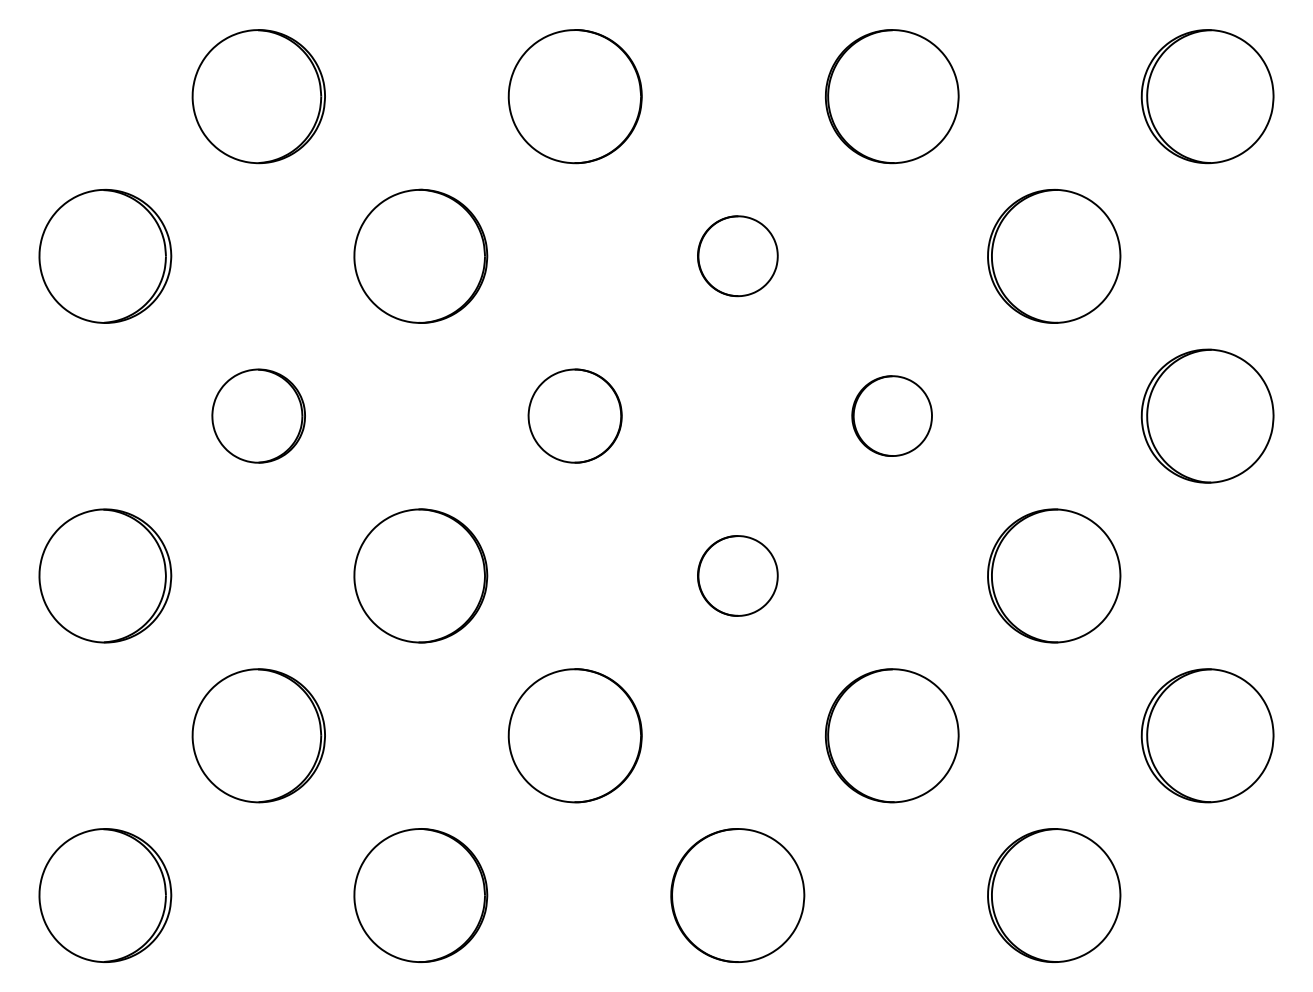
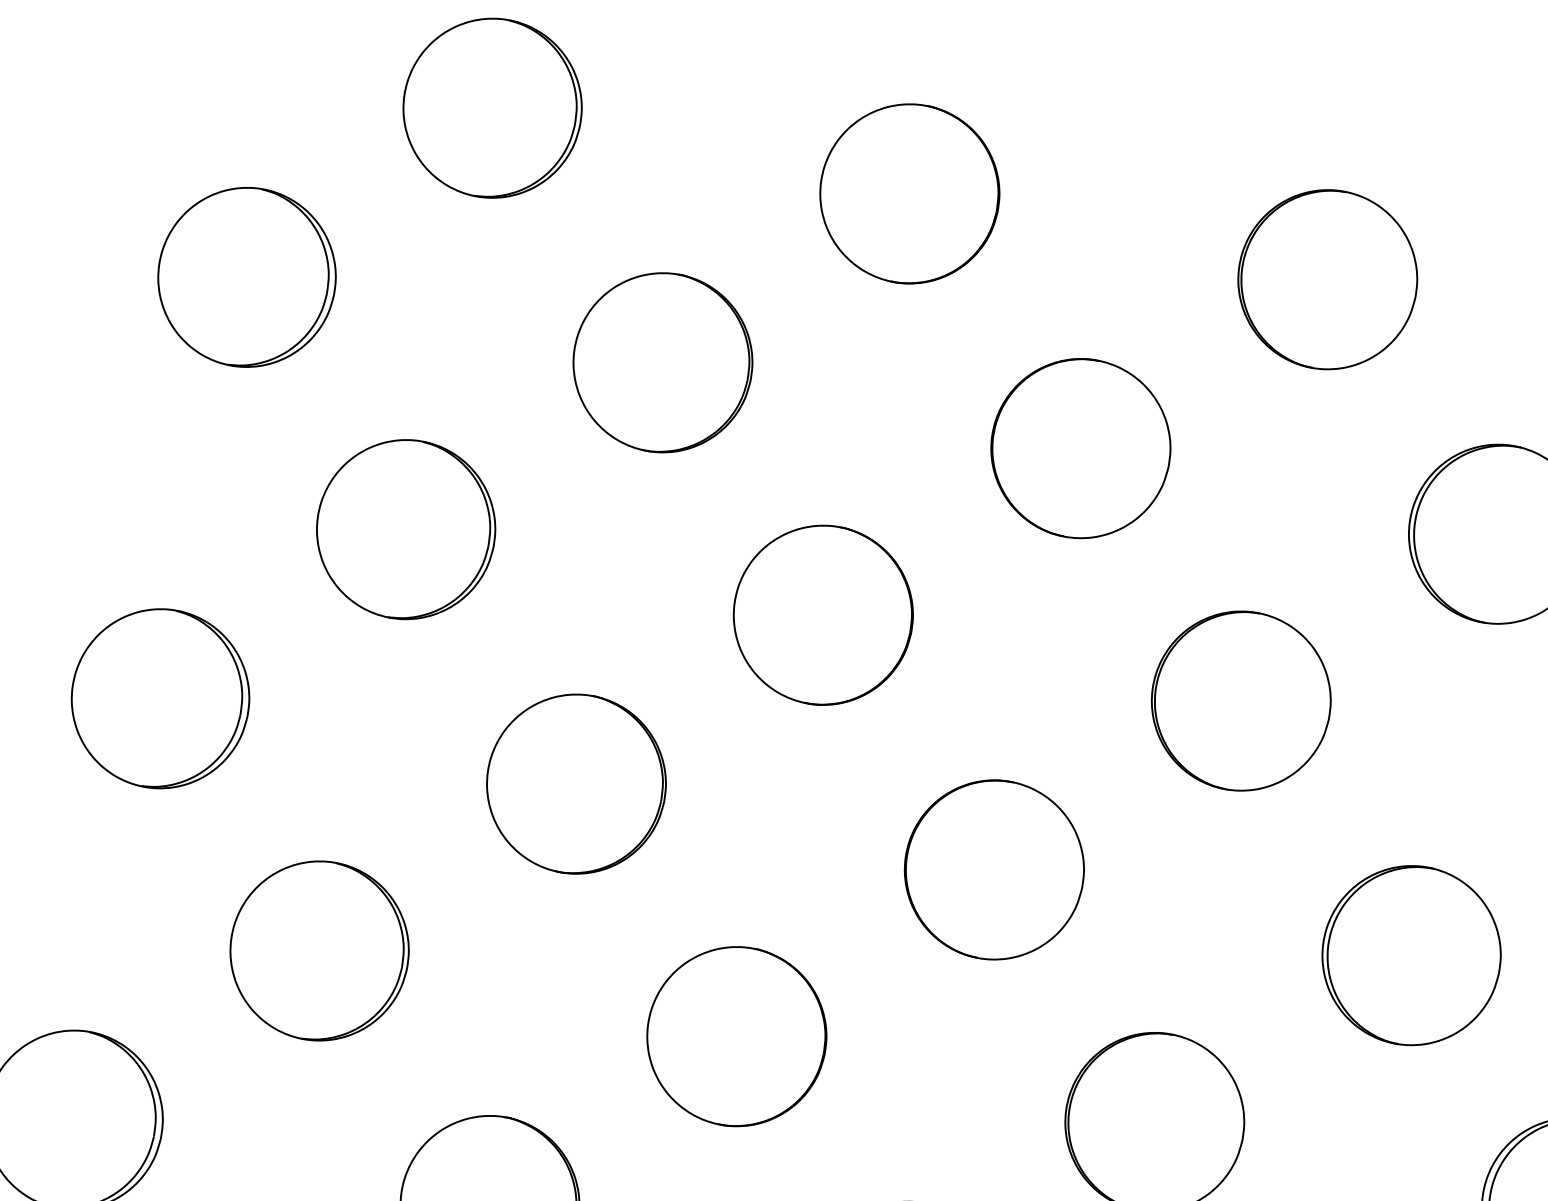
part: (737, 255) -> (1080, 447), size x1.67
part: (258, 415) -> (405, 528), size x1.43
part: (574, 415) -> (822, 614), size x1.43
part: (891, 415) -> (1240, 699), size x1.67
part: (737, 575) -> (994, 869), size x1.67

